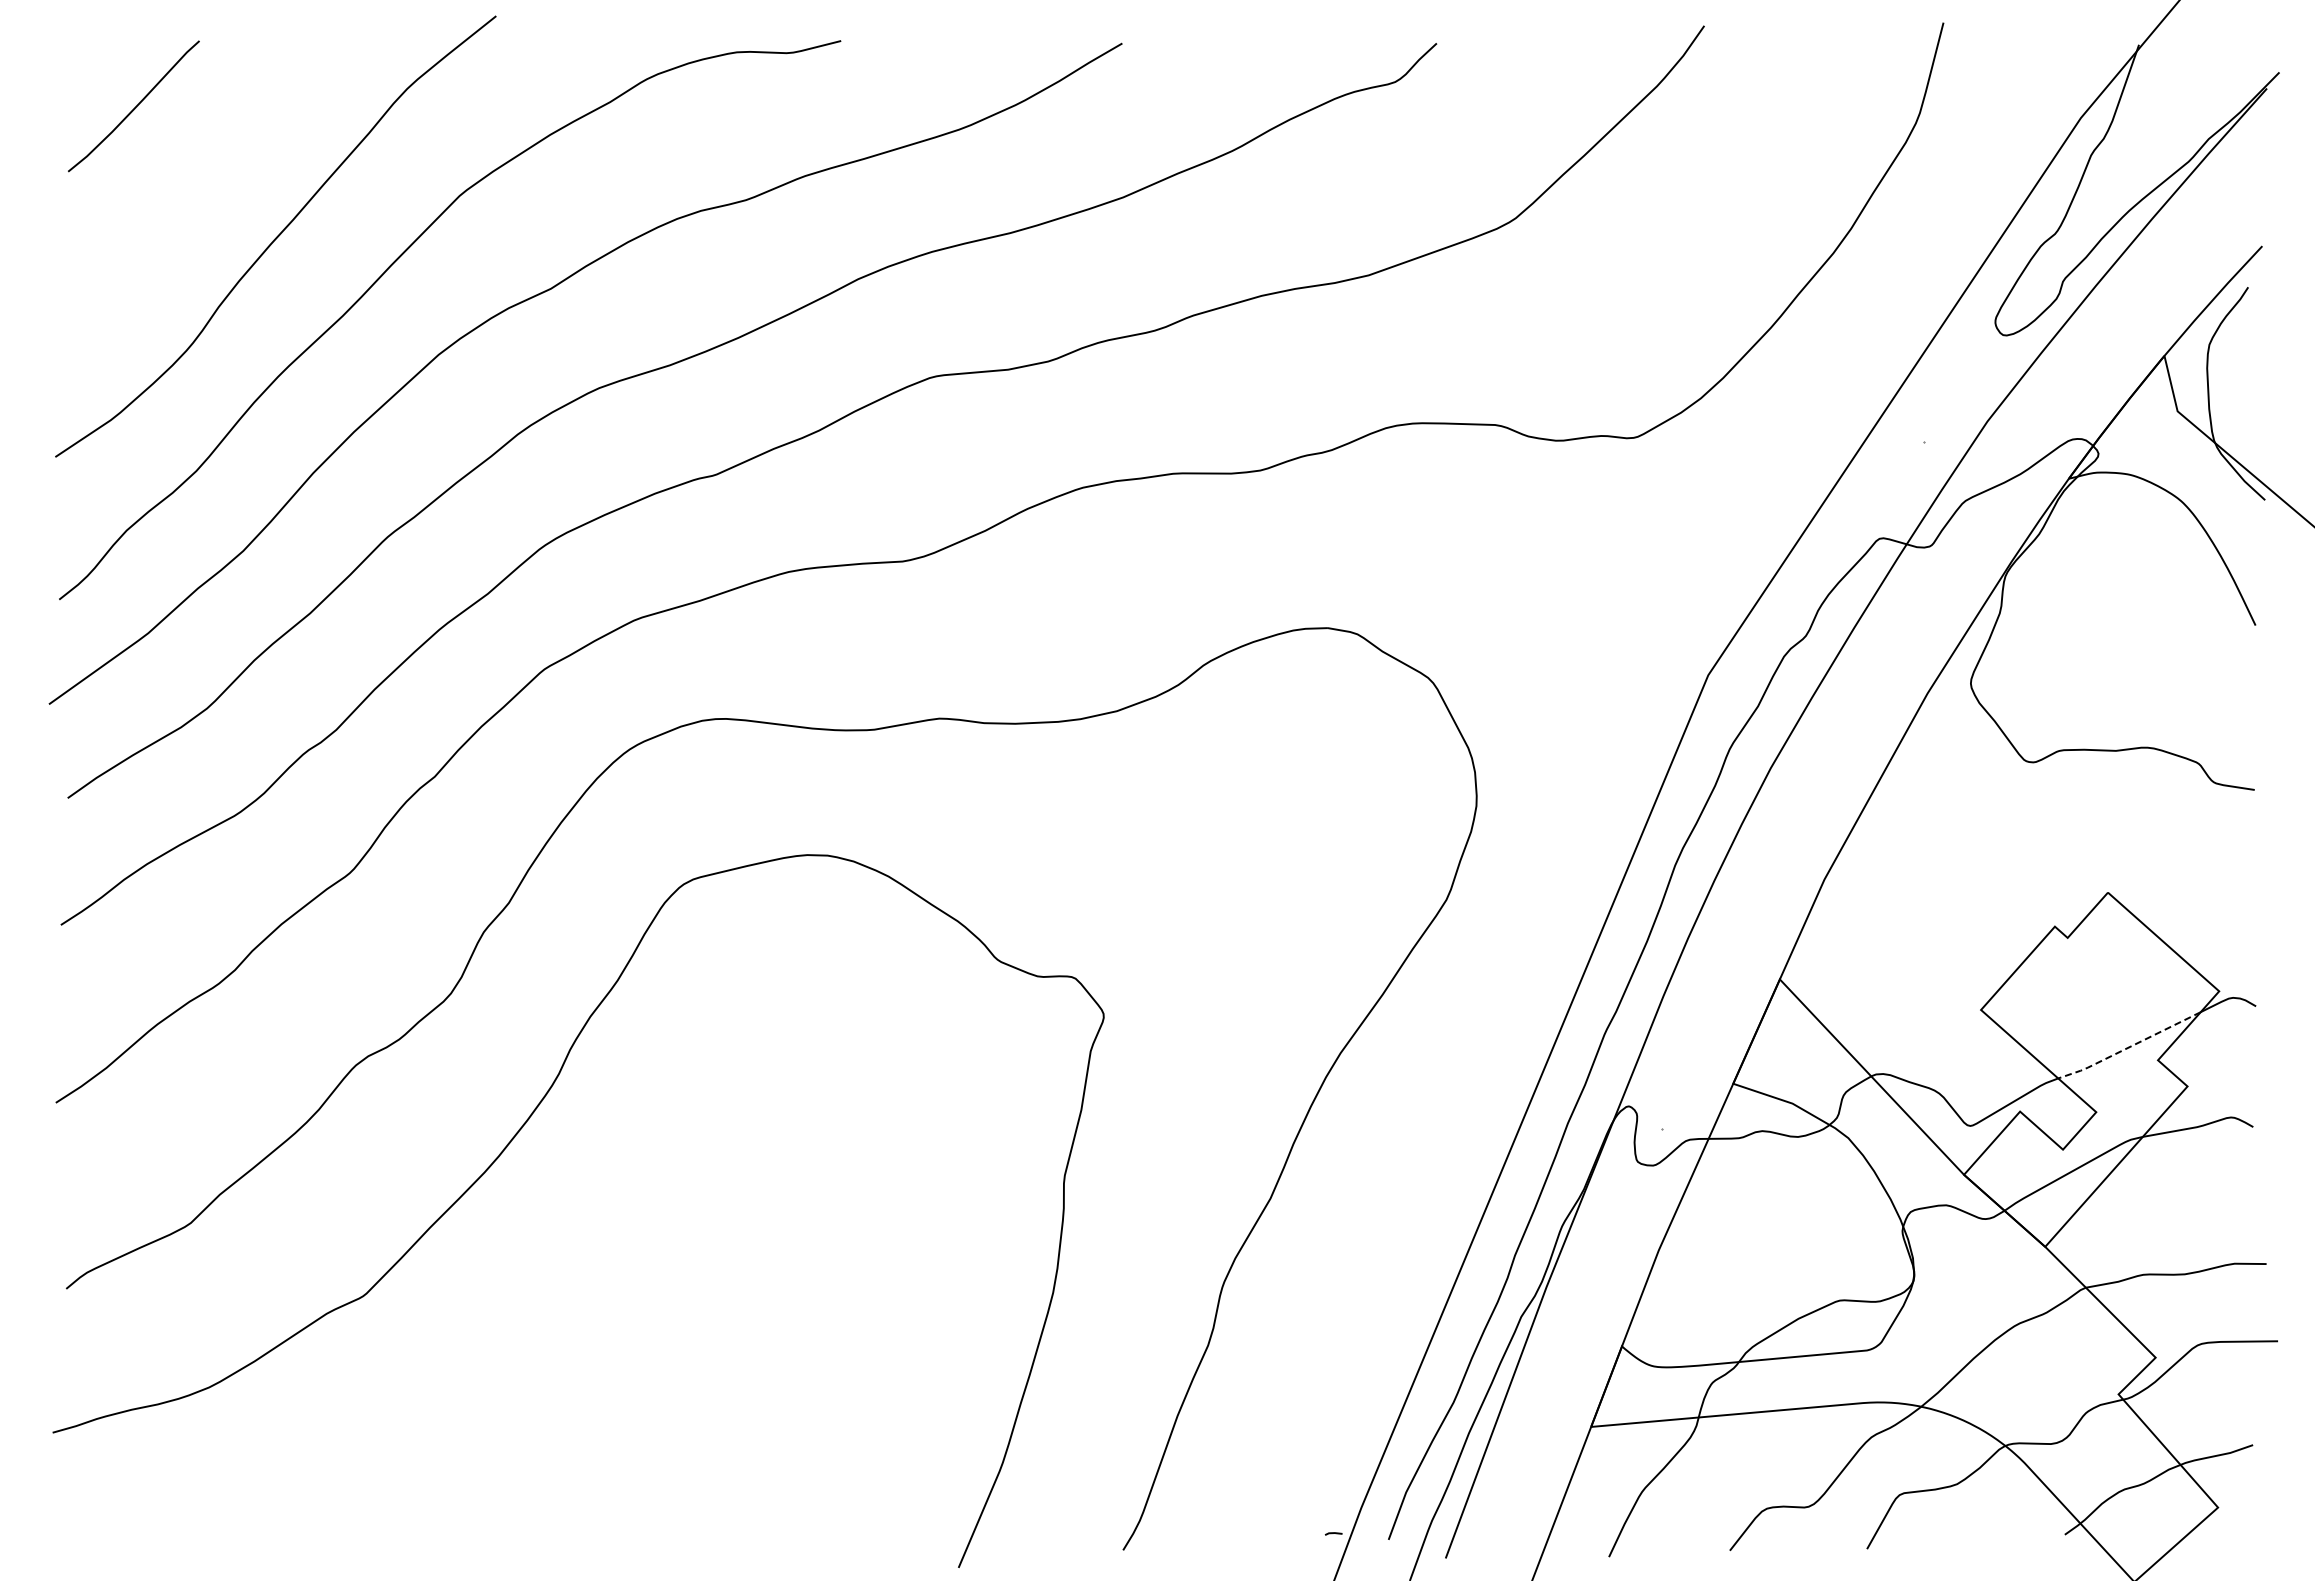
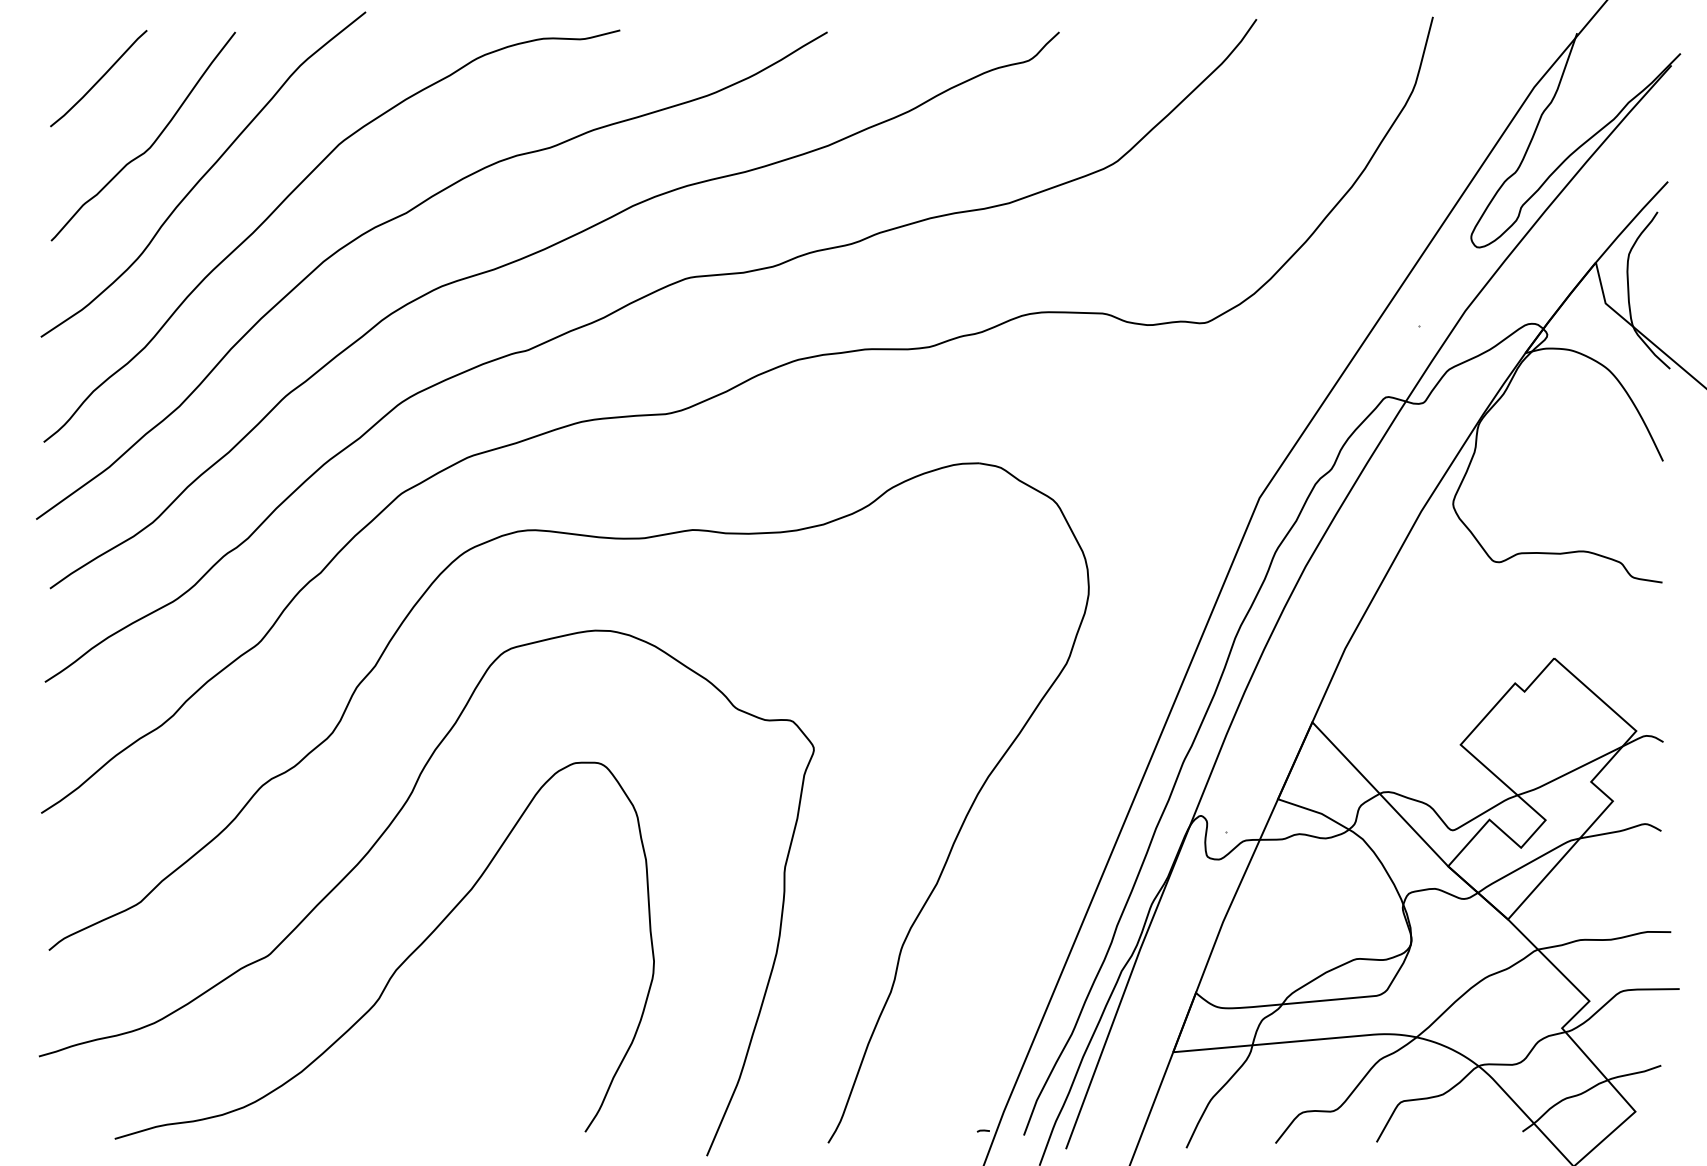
curve: (206, 194) -> (152, 143), added
line: (2129, 1047) -> (1570, 772), dashed -> solid
curve: (541, 1309) -> (399, 965), added

